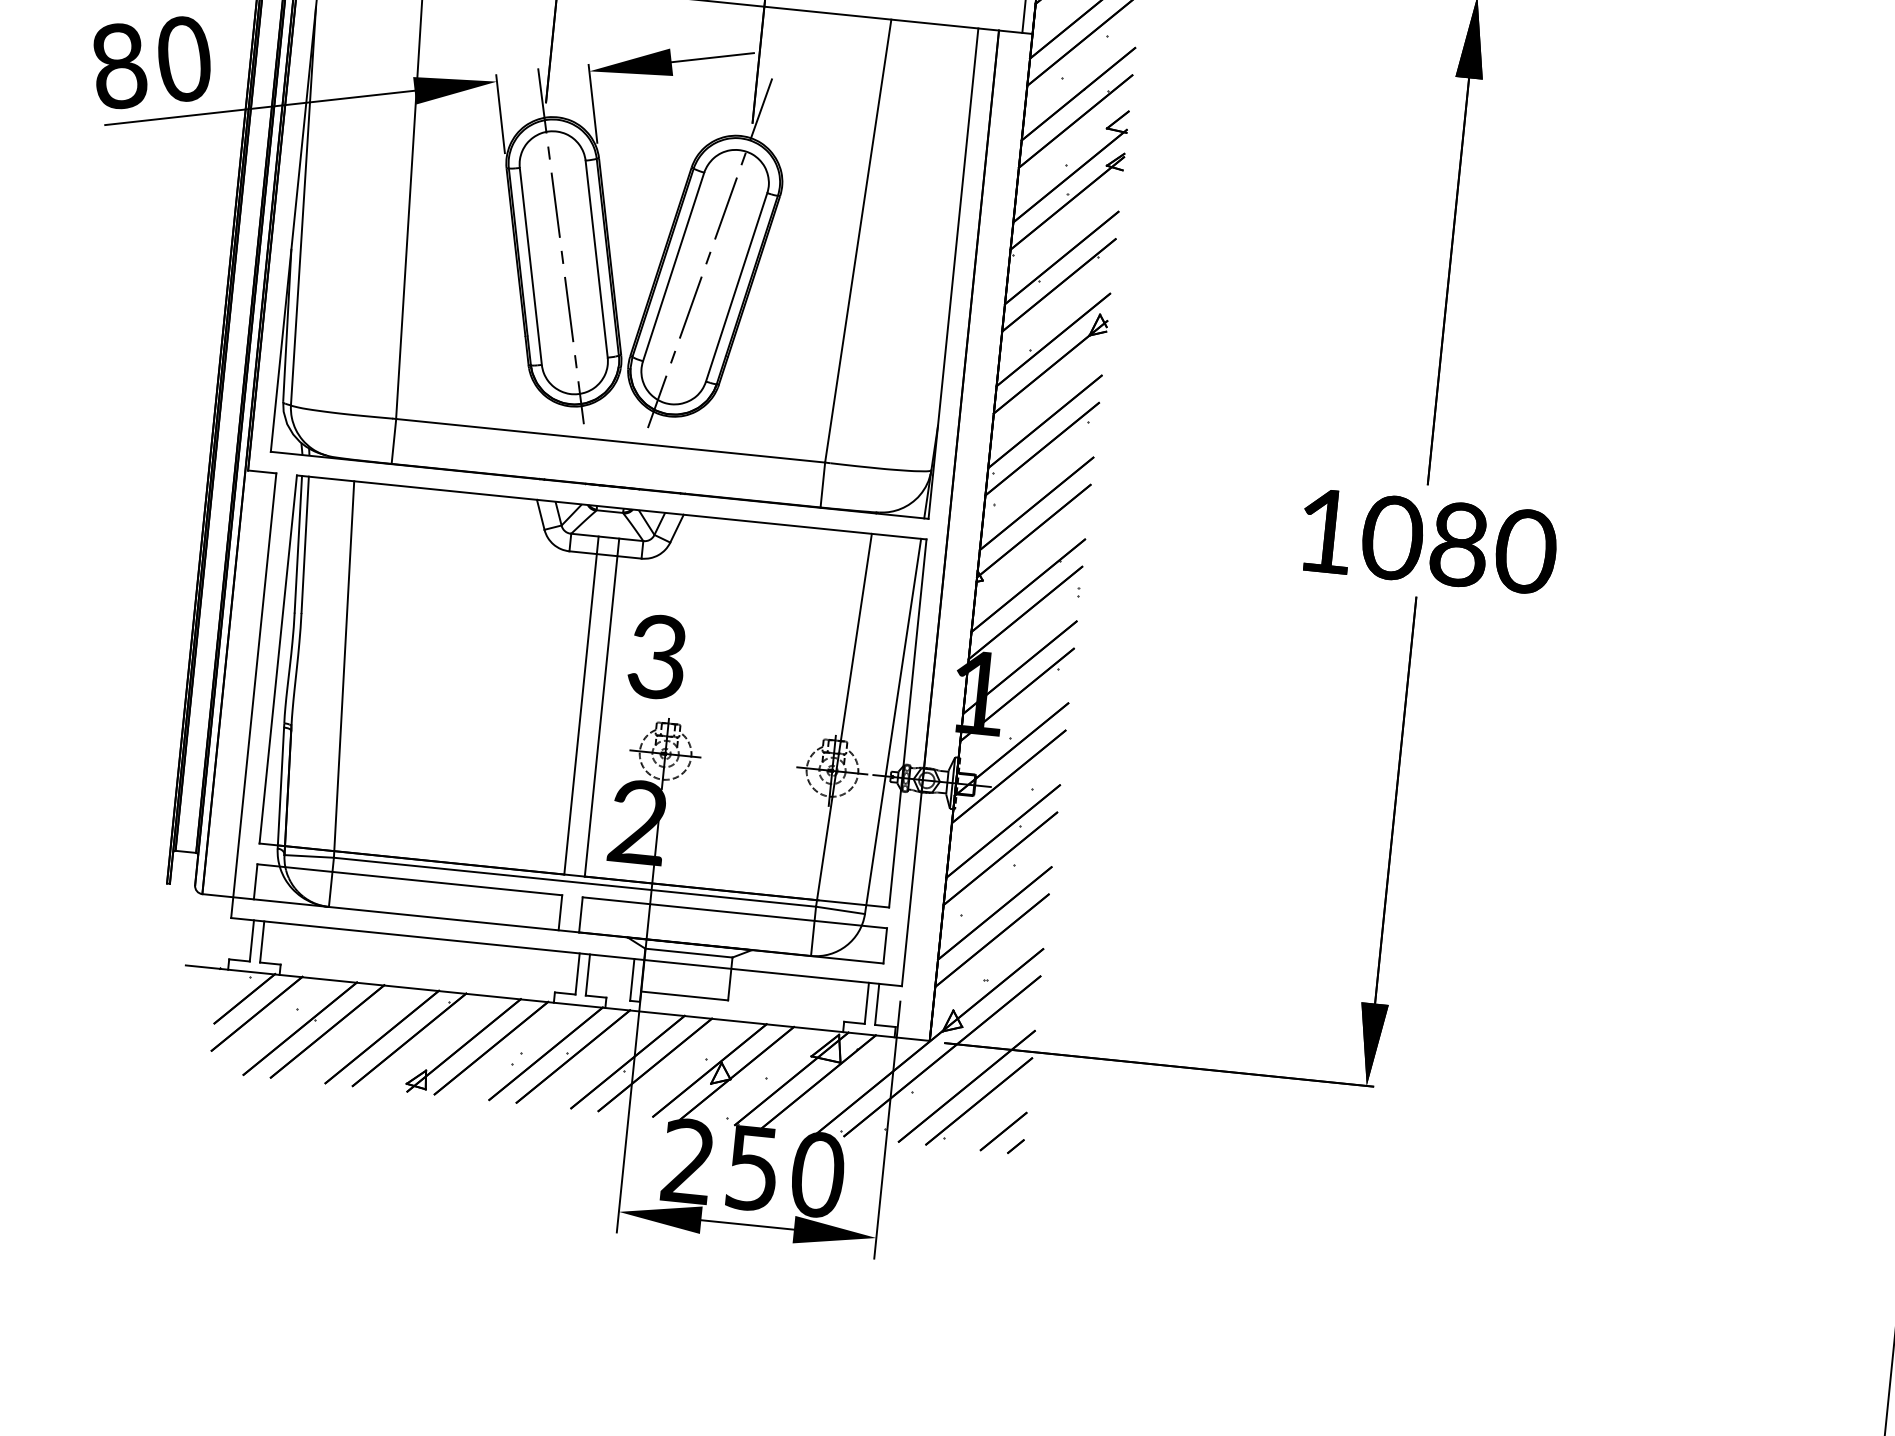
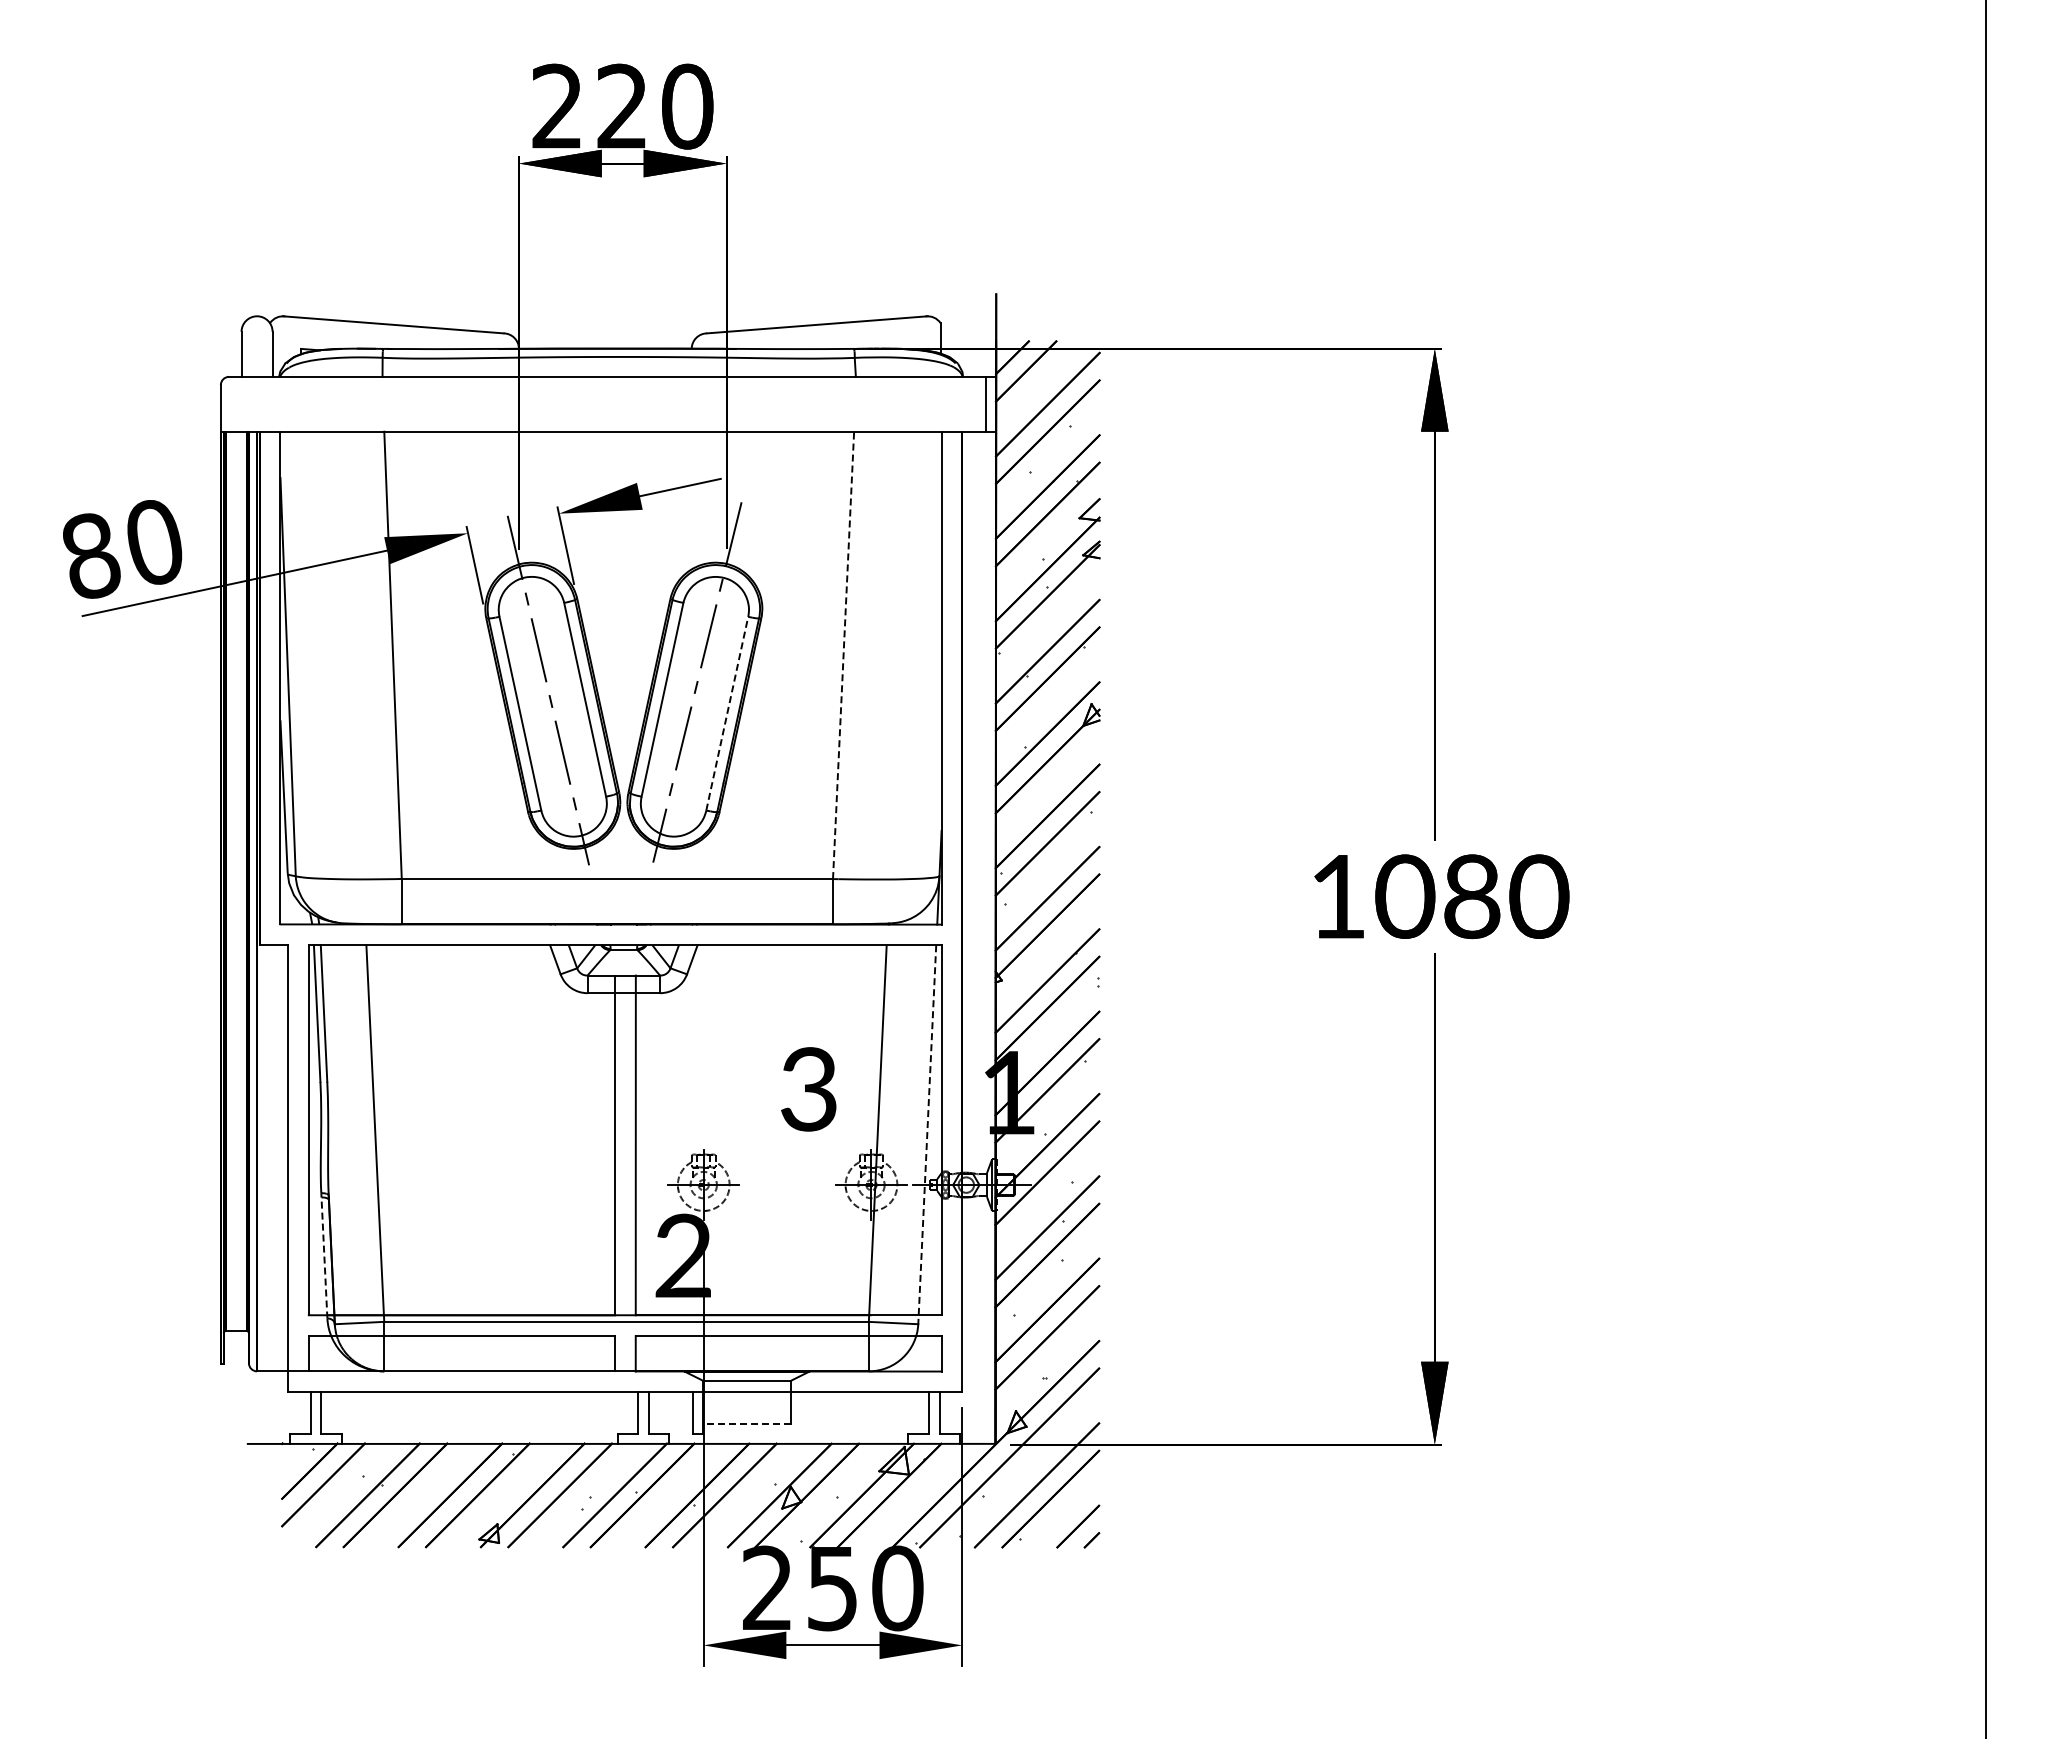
line: (858, 241) -> (843, 655), solid -> dashed
line: (736, 287) -> (727, 713), solid -> dashed
text: (657, 657) -> (808, 1089), moved
line: (893, 726) -> (927, 1134), solid -> dashed
line: (280, 787) -> (324, 1257), solid -> dashed
line: (685, 995) -> (747, 1423), solid -> dashed

